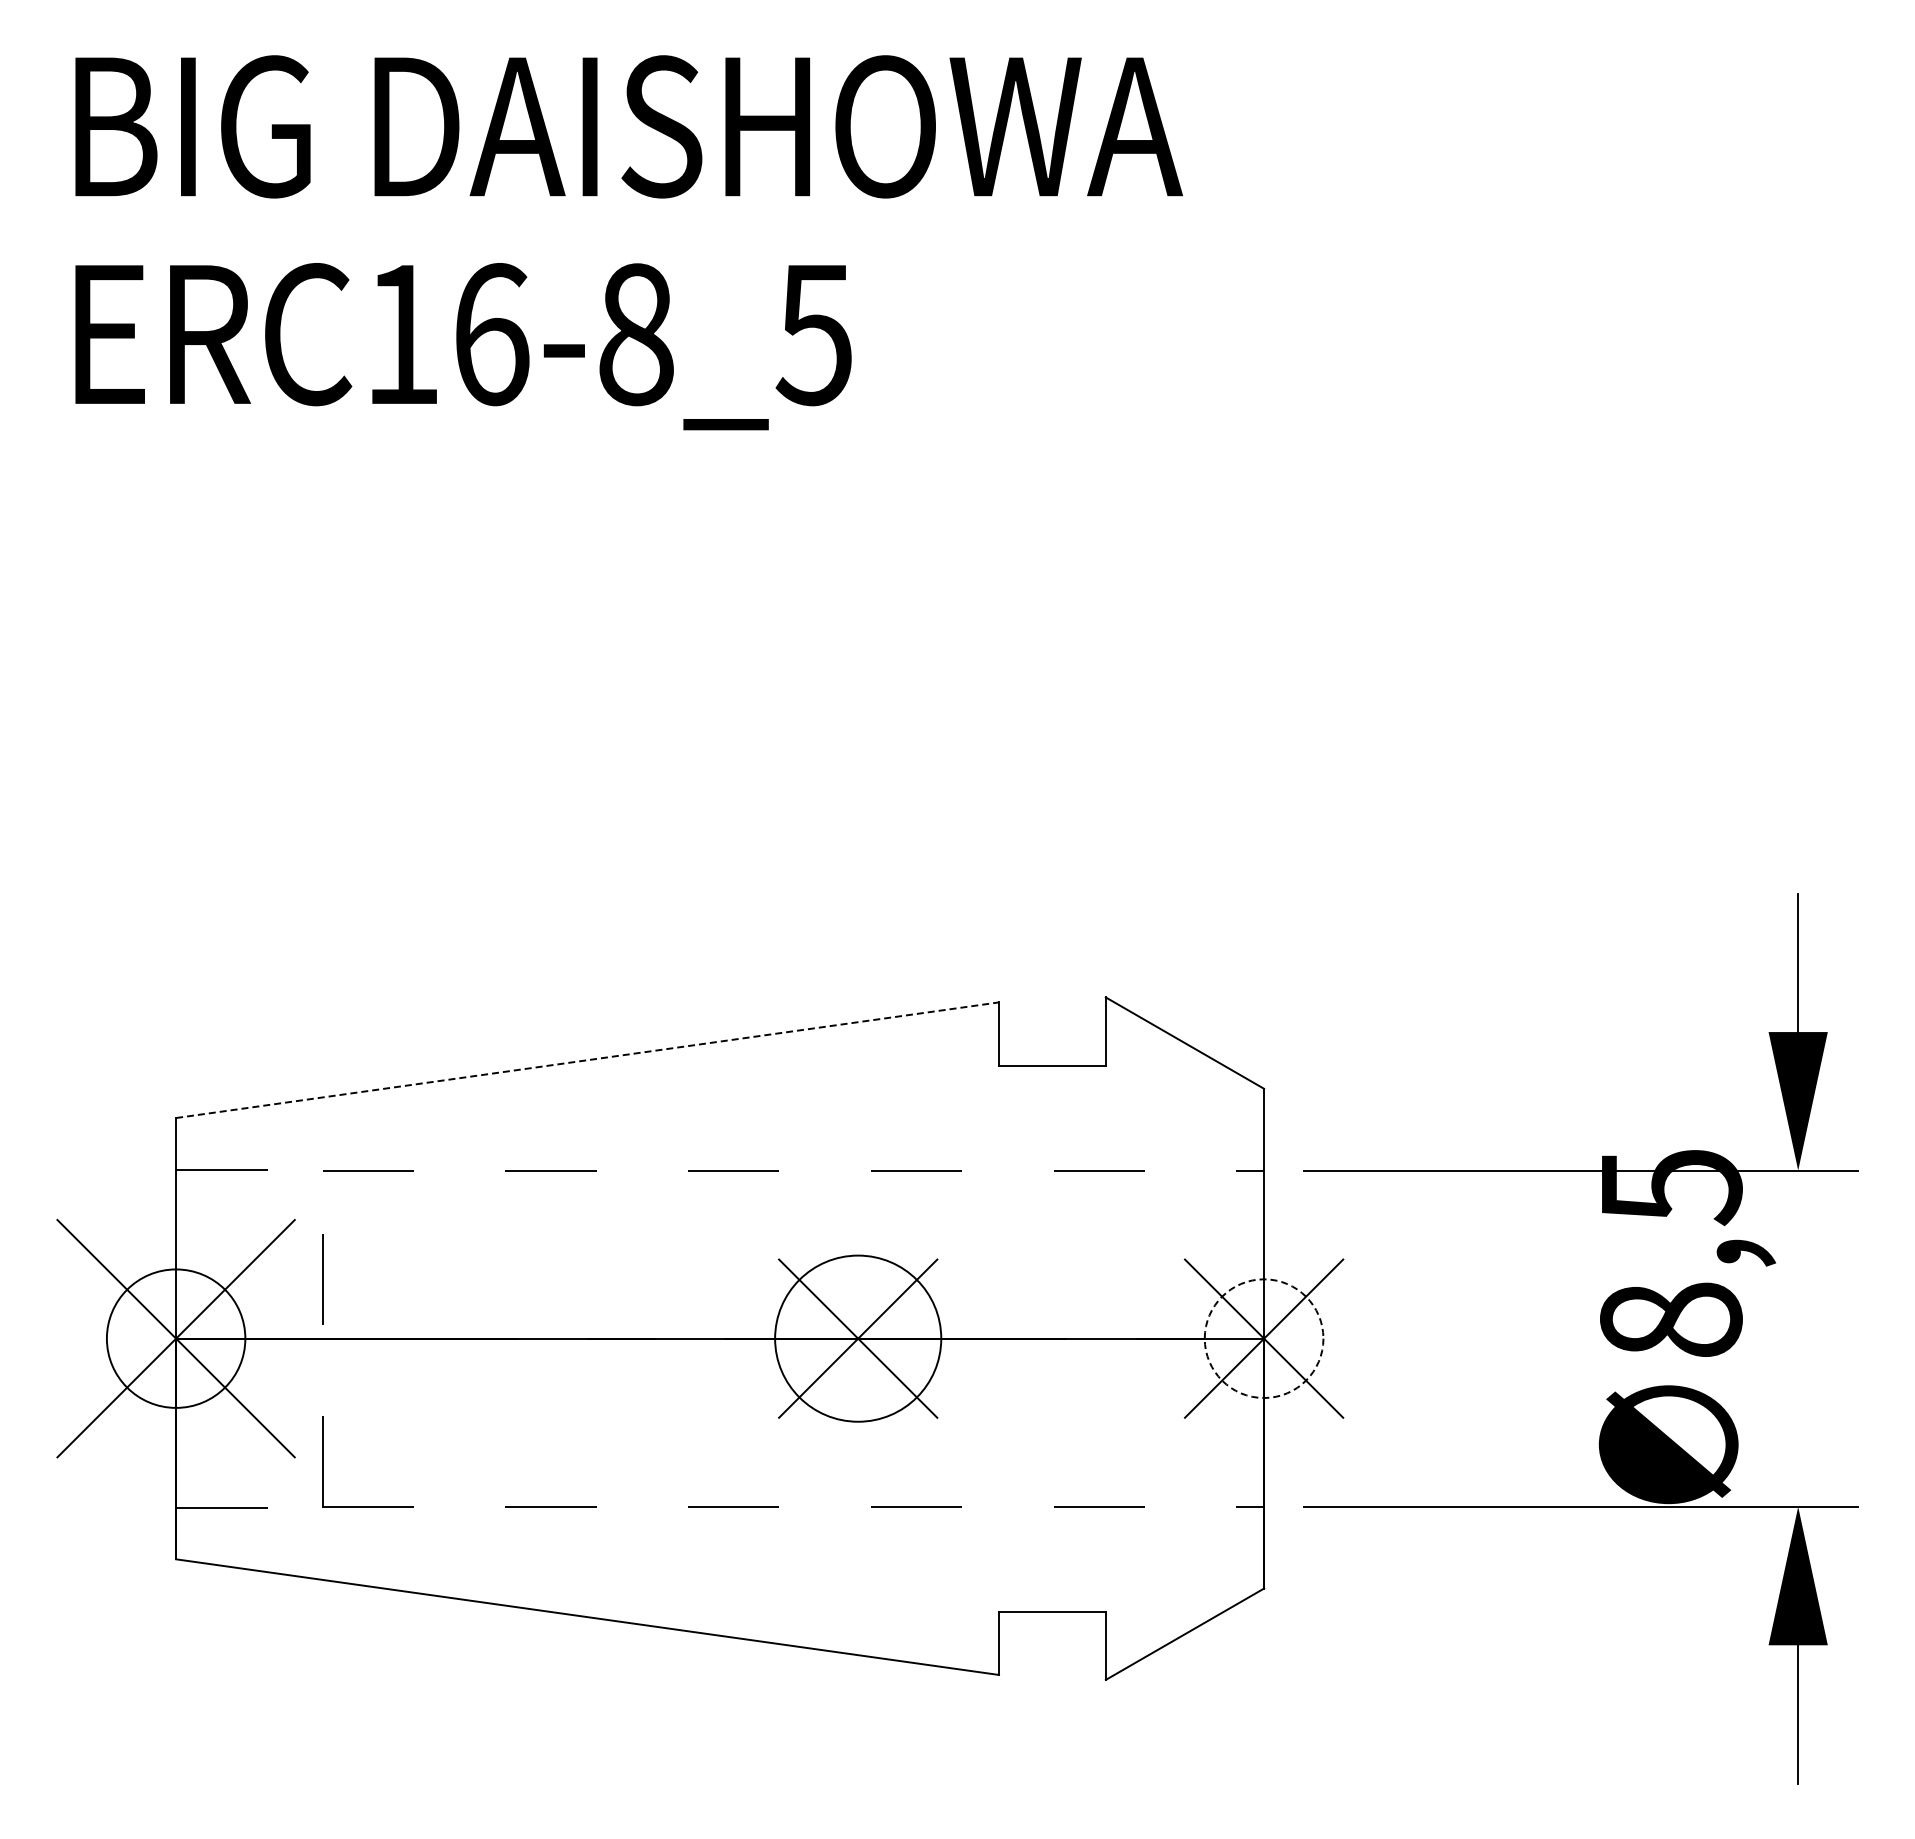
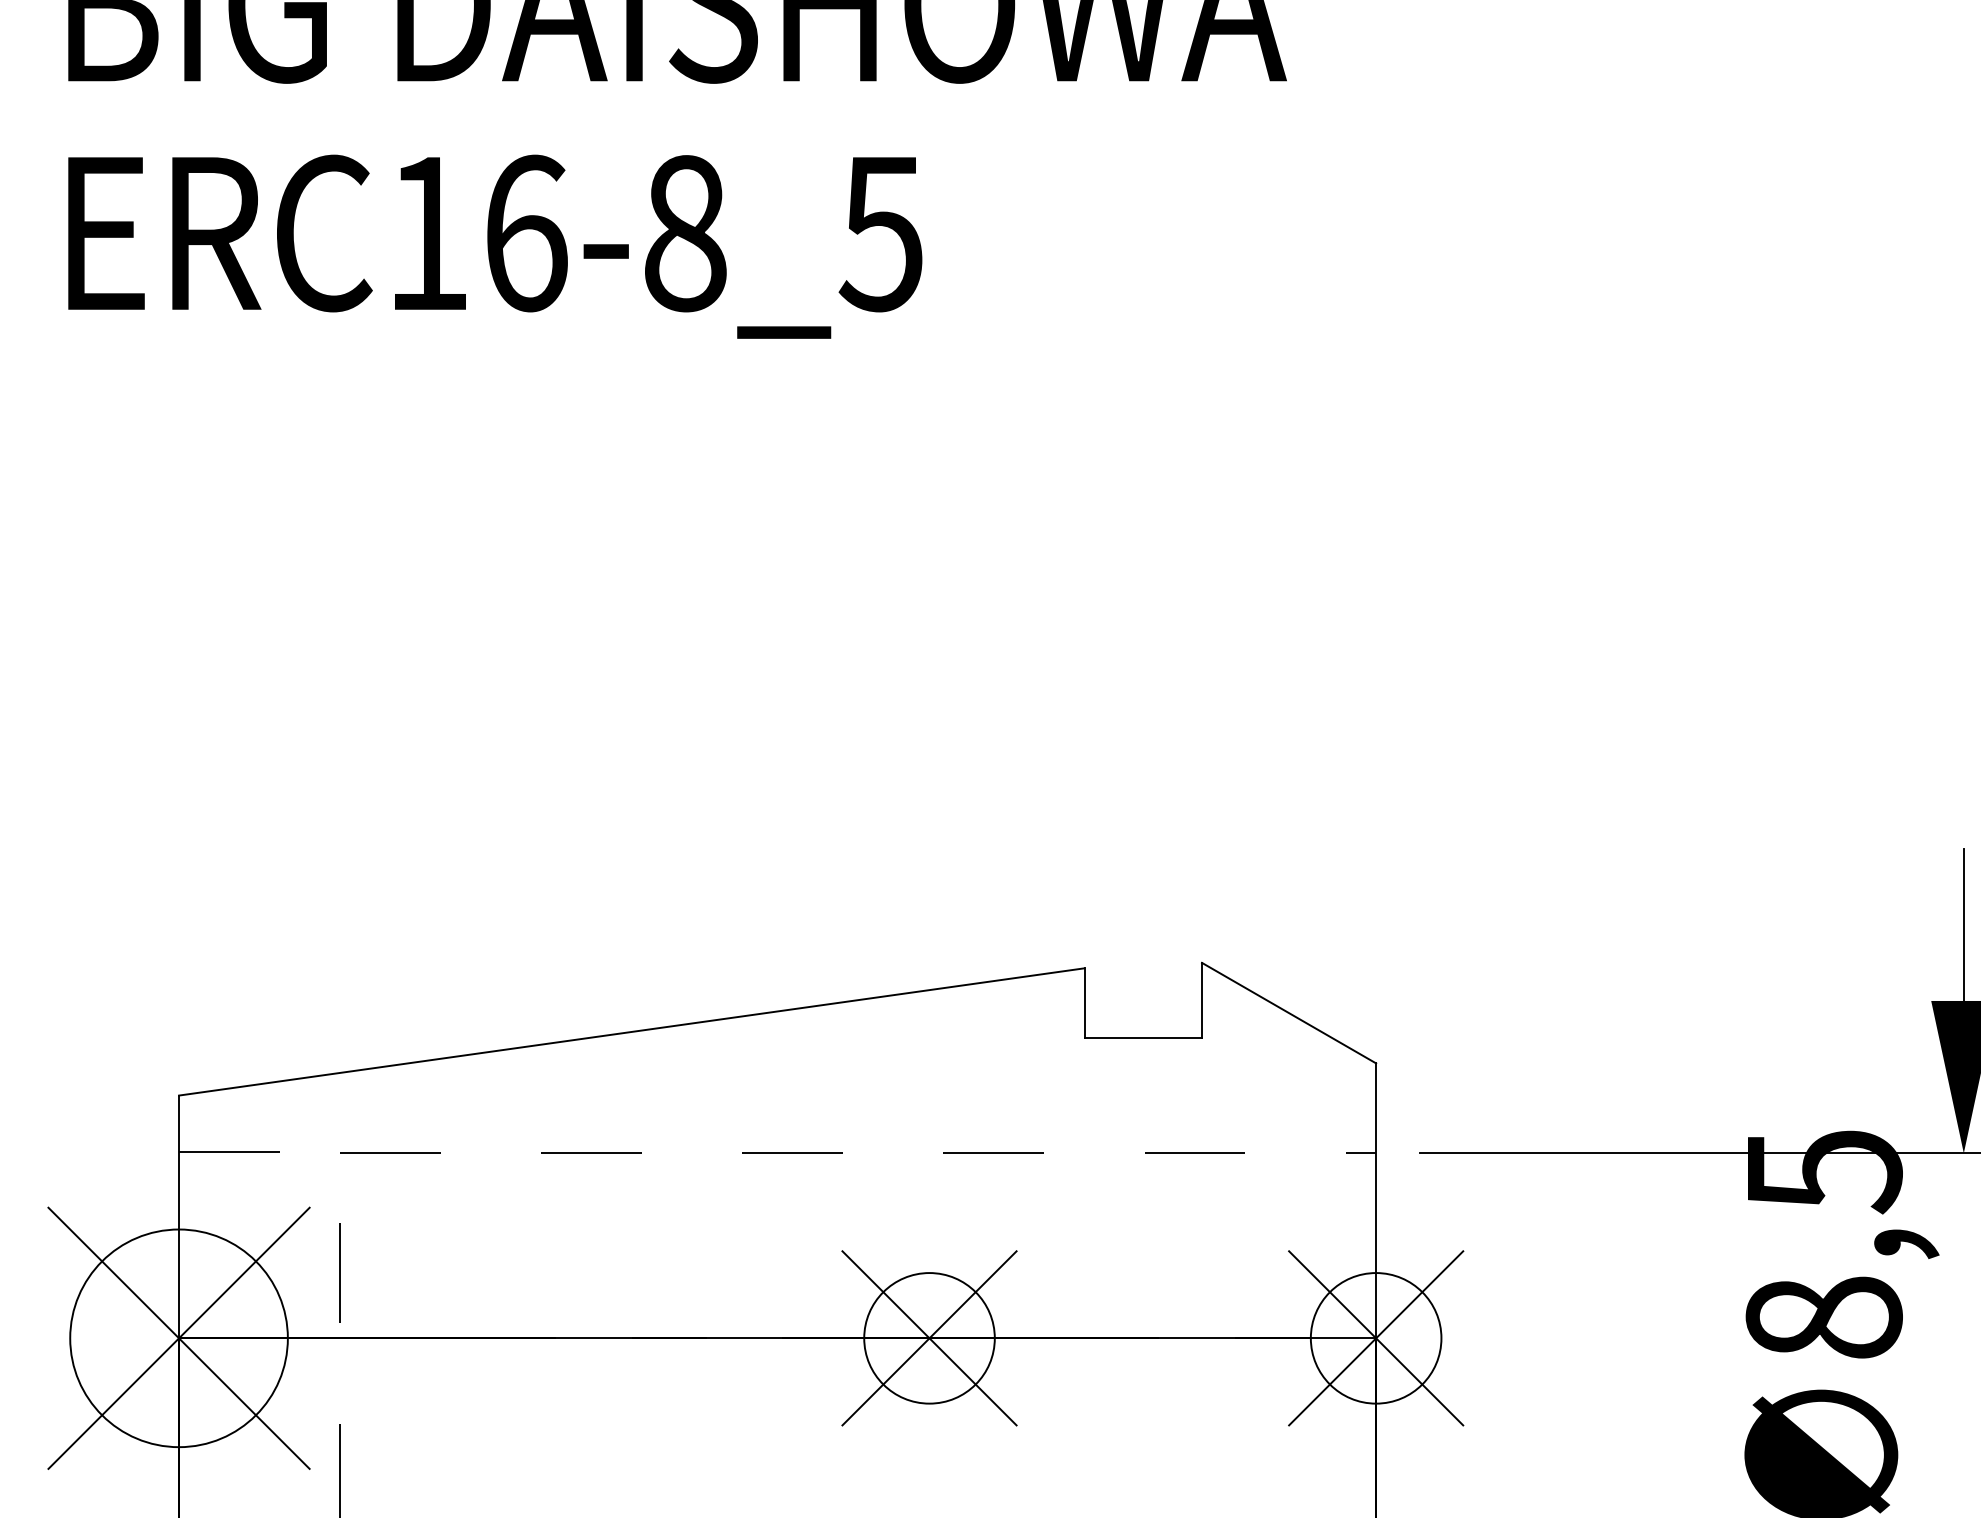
line: (588, 1060) -> (632, 1032), dashed -> solid
circle: (176, 1338) -> (179, 1338), size x1.43
circle: (857, 1338) -> (928, 1338), size x0.71
circle: (1263, 1338) -> (1375, 1338), dashed -> solid

